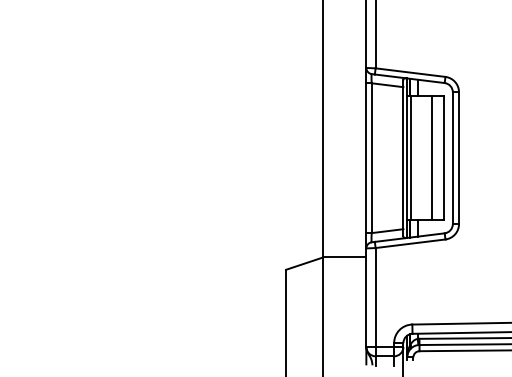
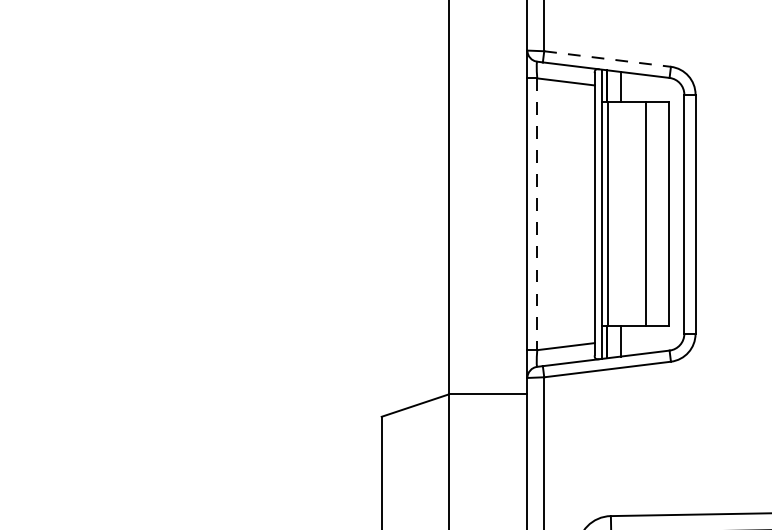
line: (411, 72) -> (609, 58), solid -> dashed
line: (371, 158) -> (536, 214), solid -> dashed

